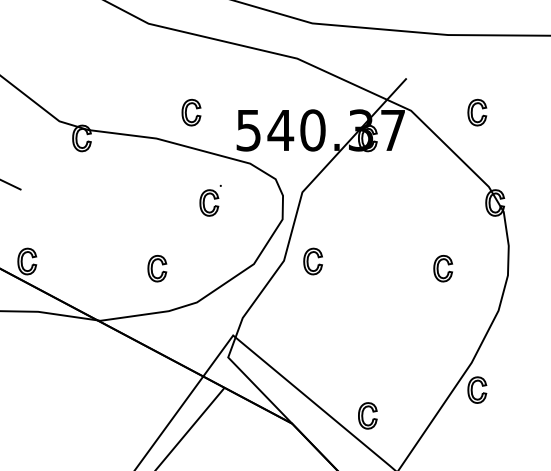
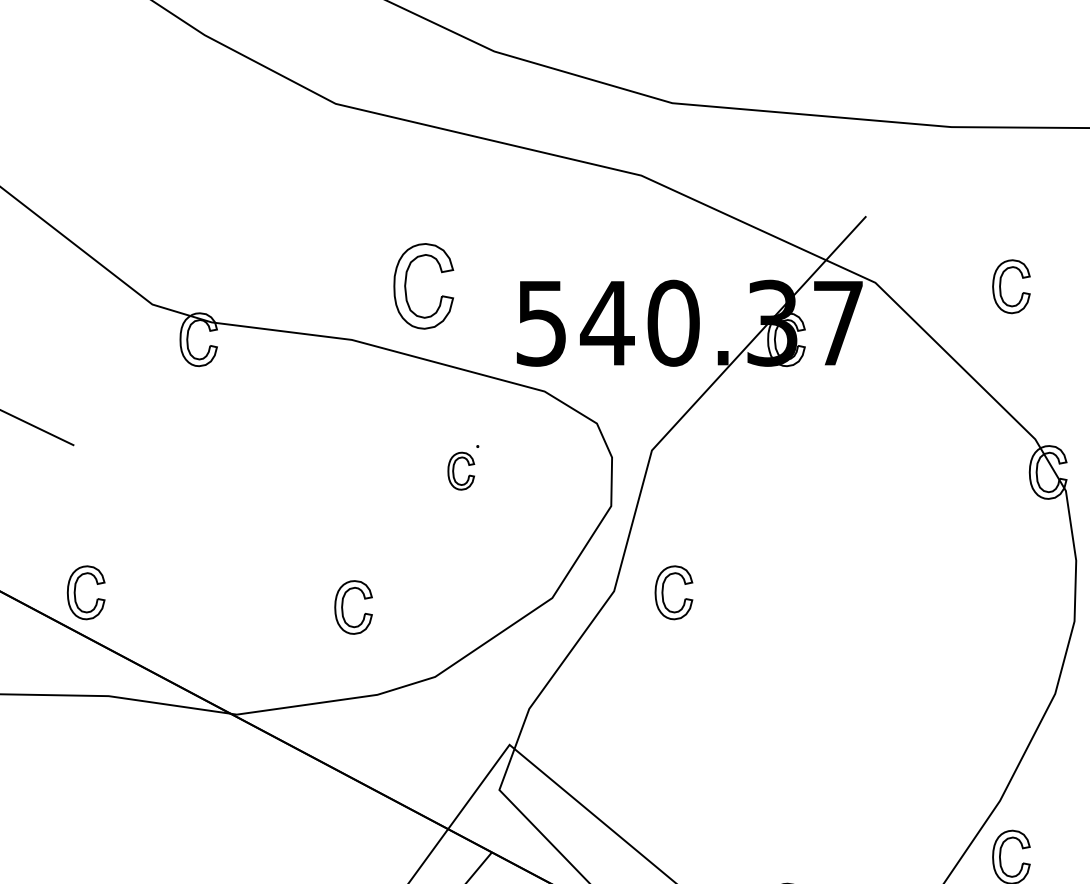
part: (191, 112) -> (423, 286), size x1.6
part: (210, 200) -> (462, 467), size x0.7
part: (443, 268) -> (942, 607), removed

